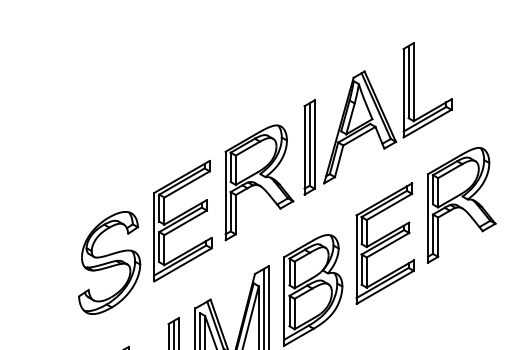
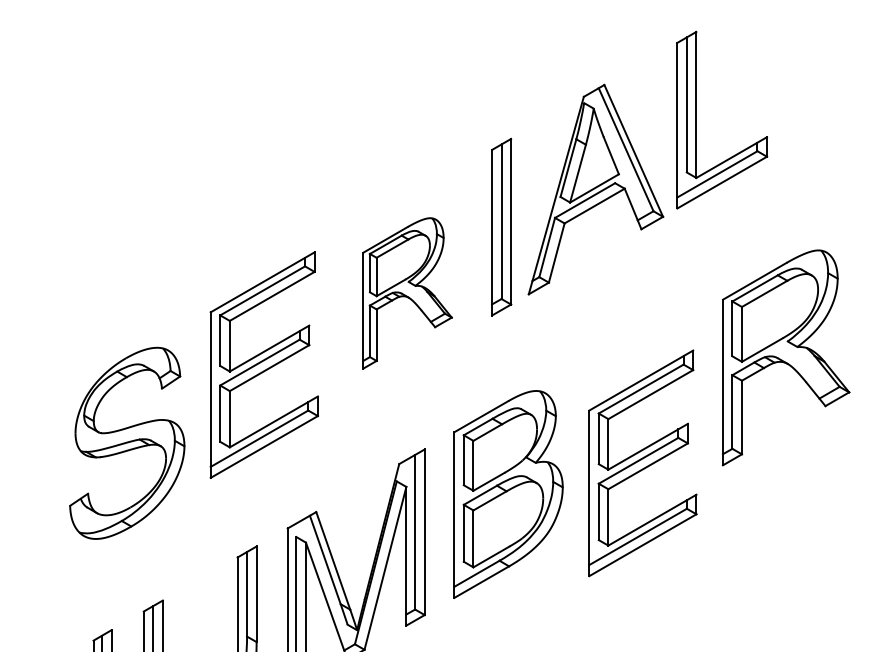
part: (259, 182) -> (407, 292), size x0.7
part: (461, 205) -> (785, 358), moved
part: (384, 243) -> (641, 463), moved

